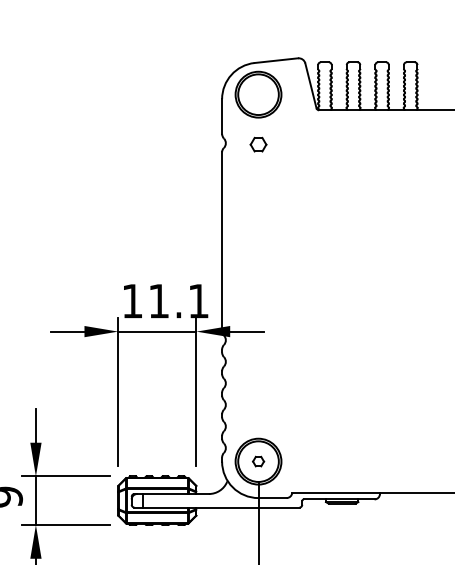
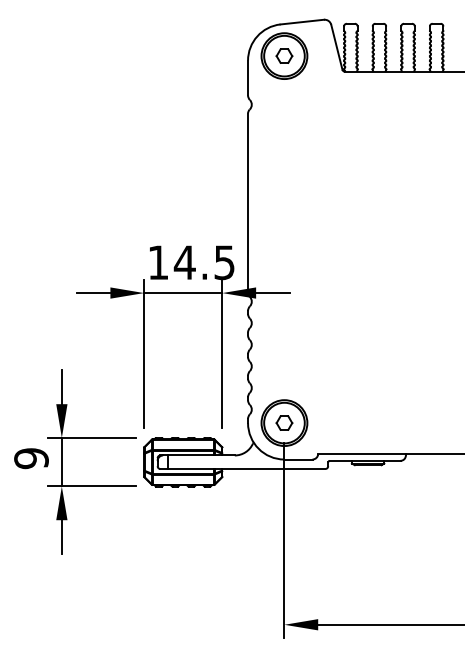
part: (258, 144) -> (284, 55), moved
text: (177, 301) -> (203, 262), 11.1 -> 14.5
part: (258, 461) -> (284, 422), size x1.43

